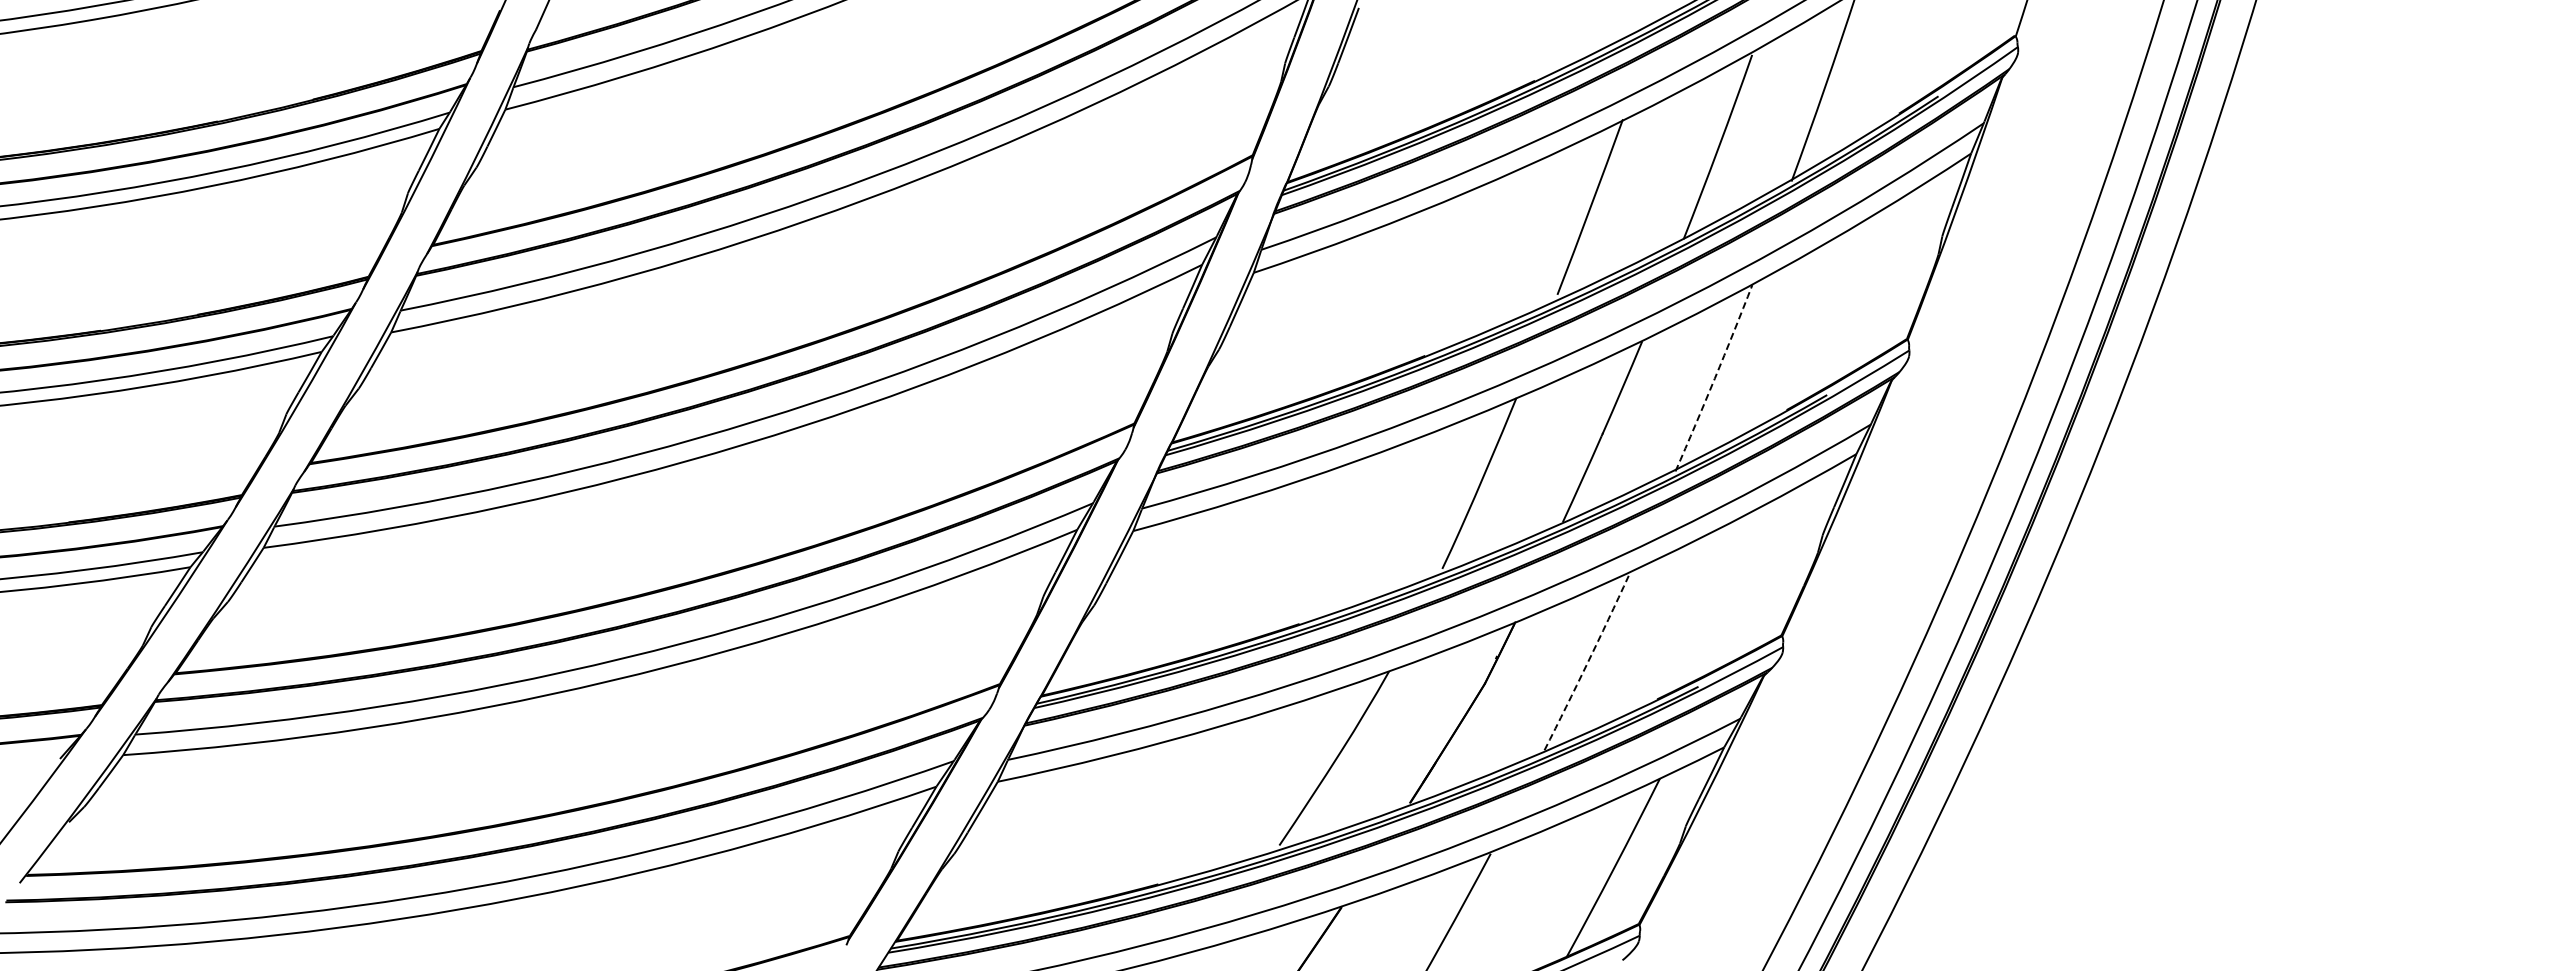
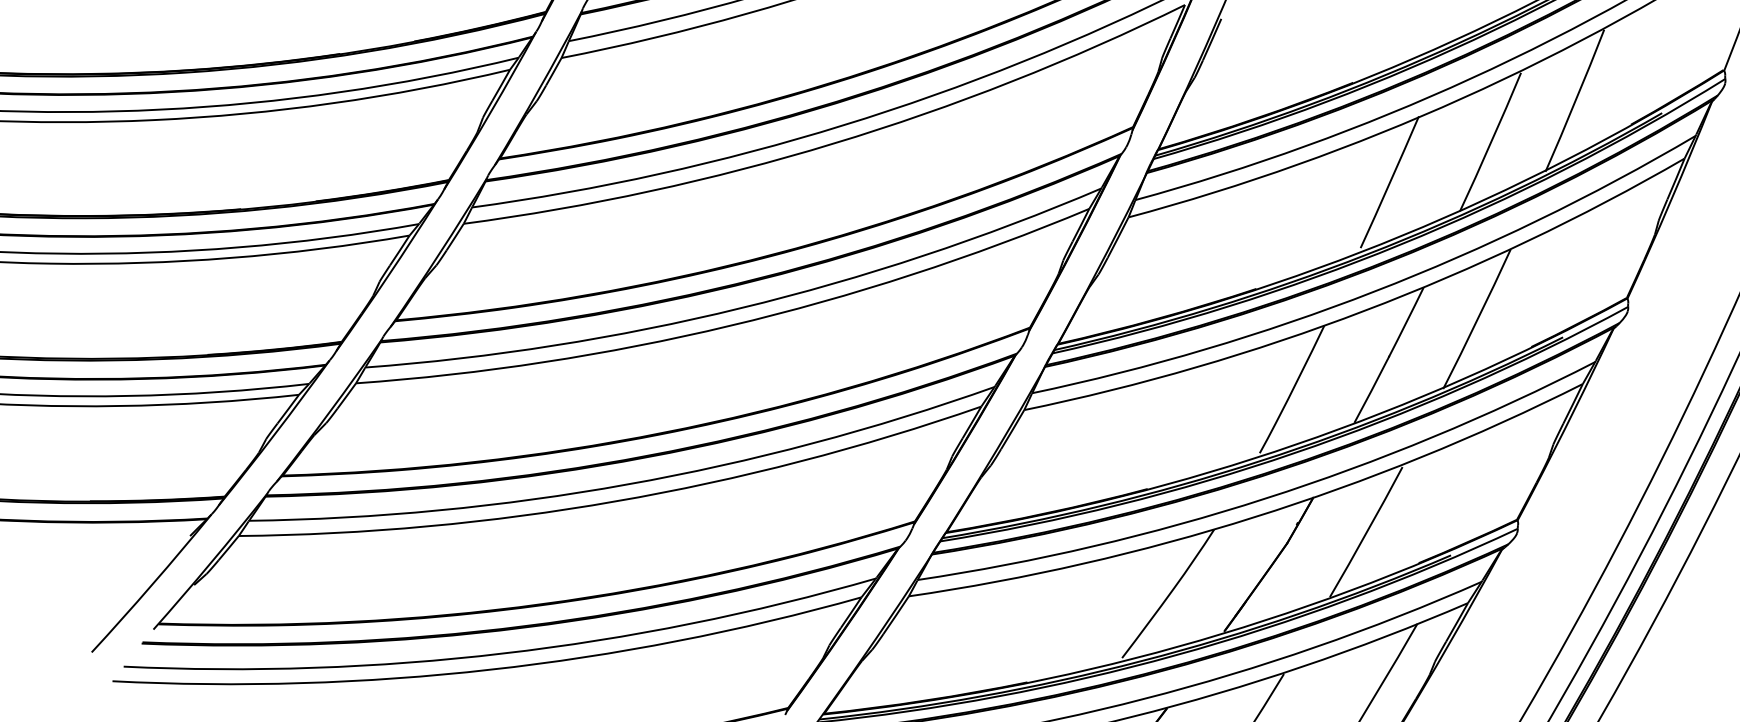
arc: (1714, 378) -> (1477, 319), dashed -> solid
arc: (1587, 663) -> (1366, 532), dashed -> solid

